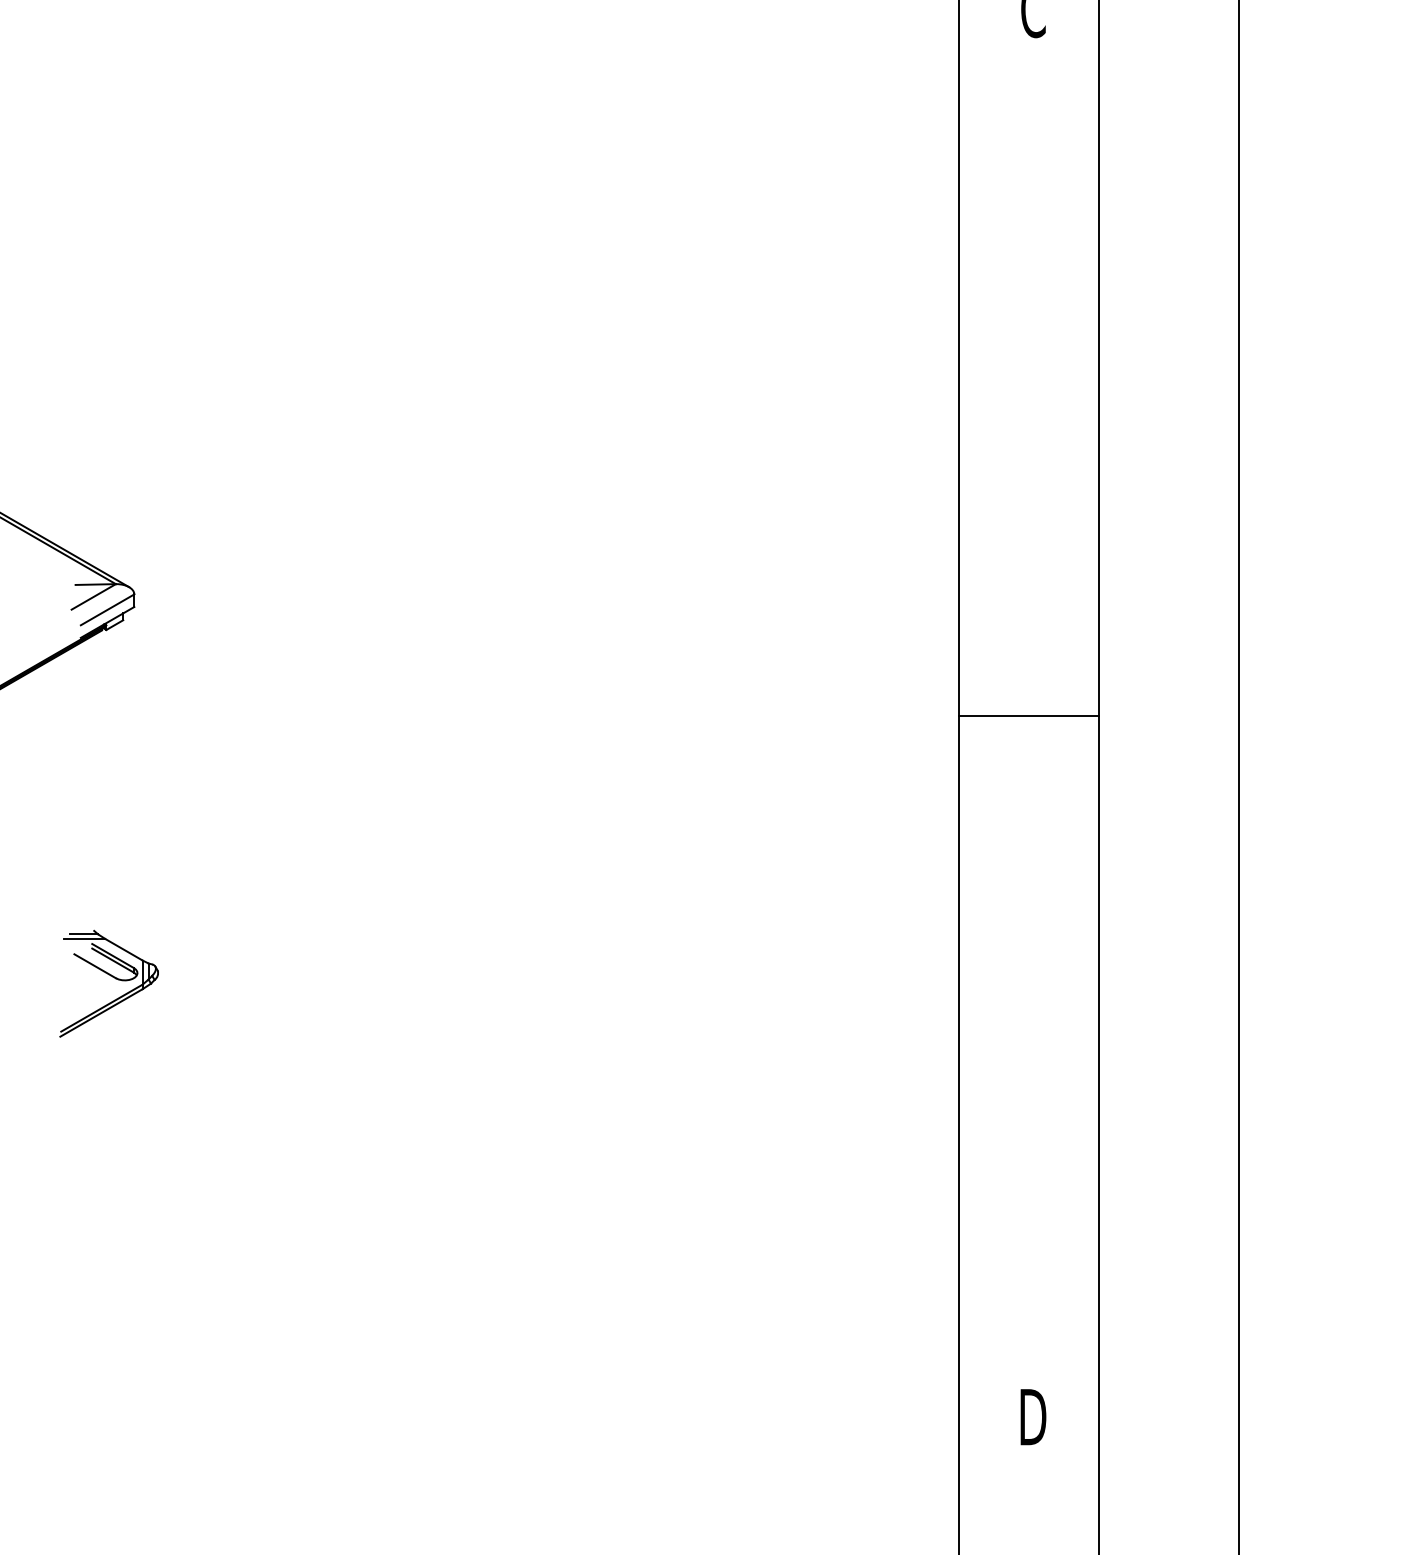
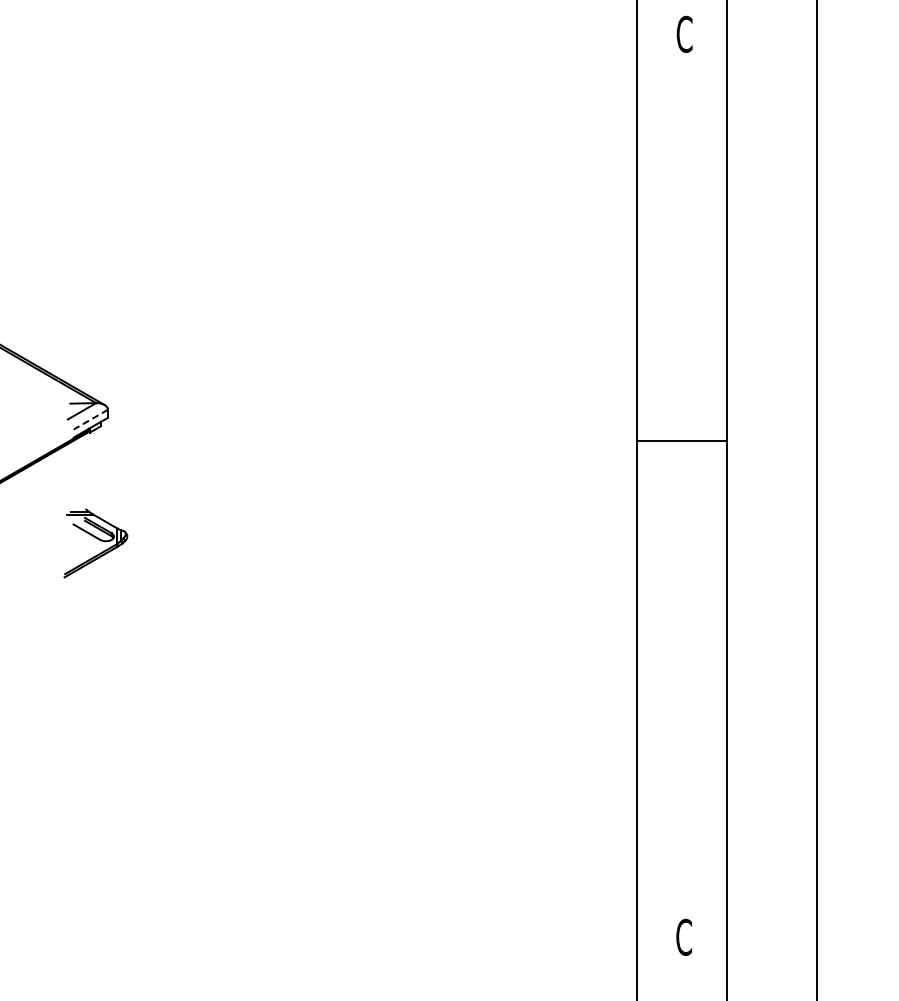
line: (106, 609) -> (90, 419), solid -> dashed
line: (1028, 715) -> (681, 440), moved
part: (108, 983) -> (95, 543), moved
text: (1033, 1415) -> (684, 936), D -> C

